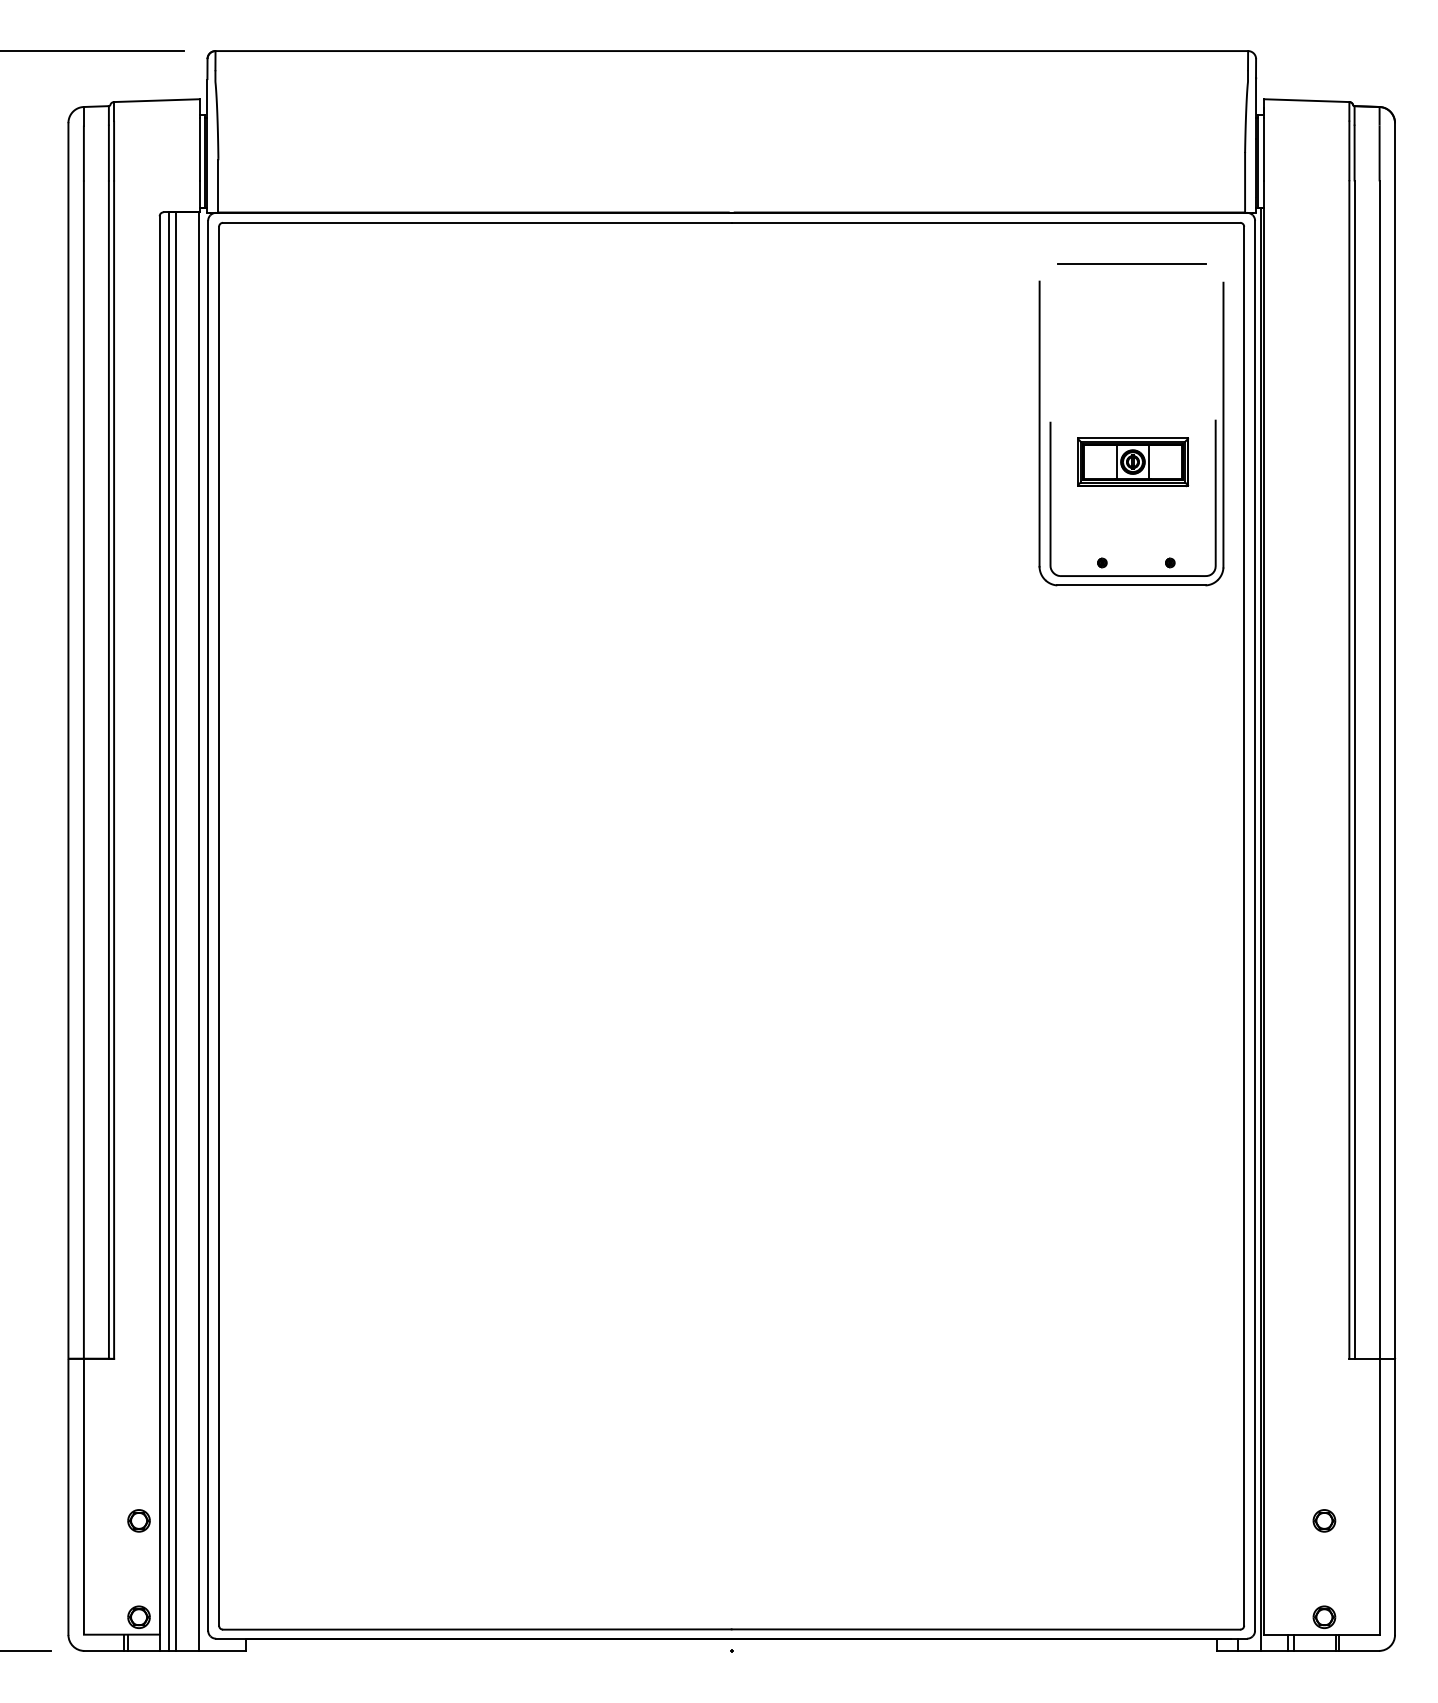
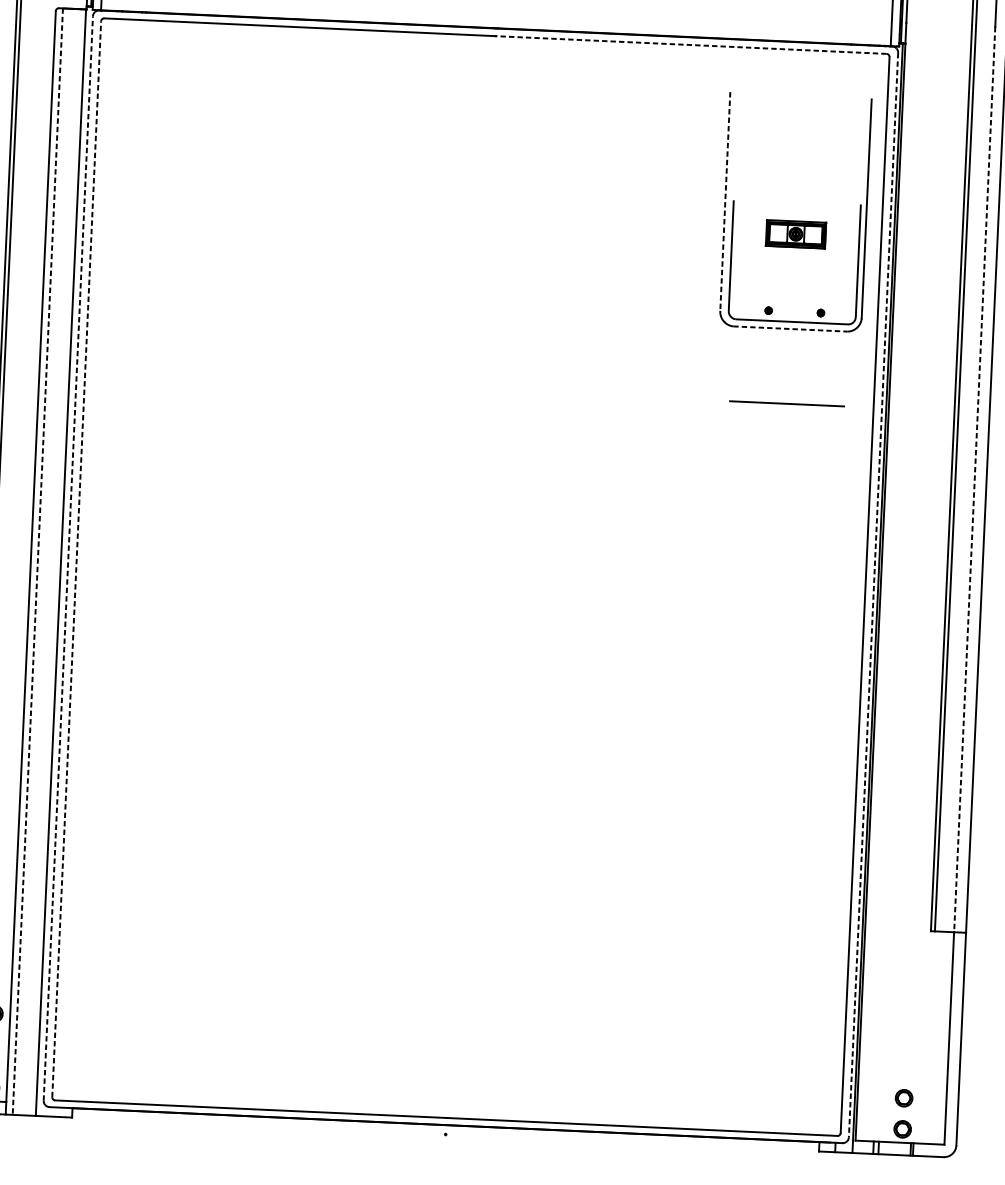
line: (985, 222) -> (690, 44), solid -> dashed
line: (1131, 263) -> (786, 403), moved
line: (1039, 424) -> (725, 202), solid -> dashed
part: (1133, 462) -> (796, 234), size x0.7
line: (1131, 585) -> (790, 329), solid -> dashed
line: (1379, 770) -> (974, 480), solid -> dashed
line: (208, 925) -> (68, 558), solid -> dashed
line: (219, 925) -> (77, 558), solid -> dashed
line: (1255, 925) -> (873, 594), solid -> dashed
line: (175, 931) -> (43, 561), removed
line: (168, 932) -> (37, 562), solid -> dashed
part: (1324, 1520) -> (904, 1097), moved

